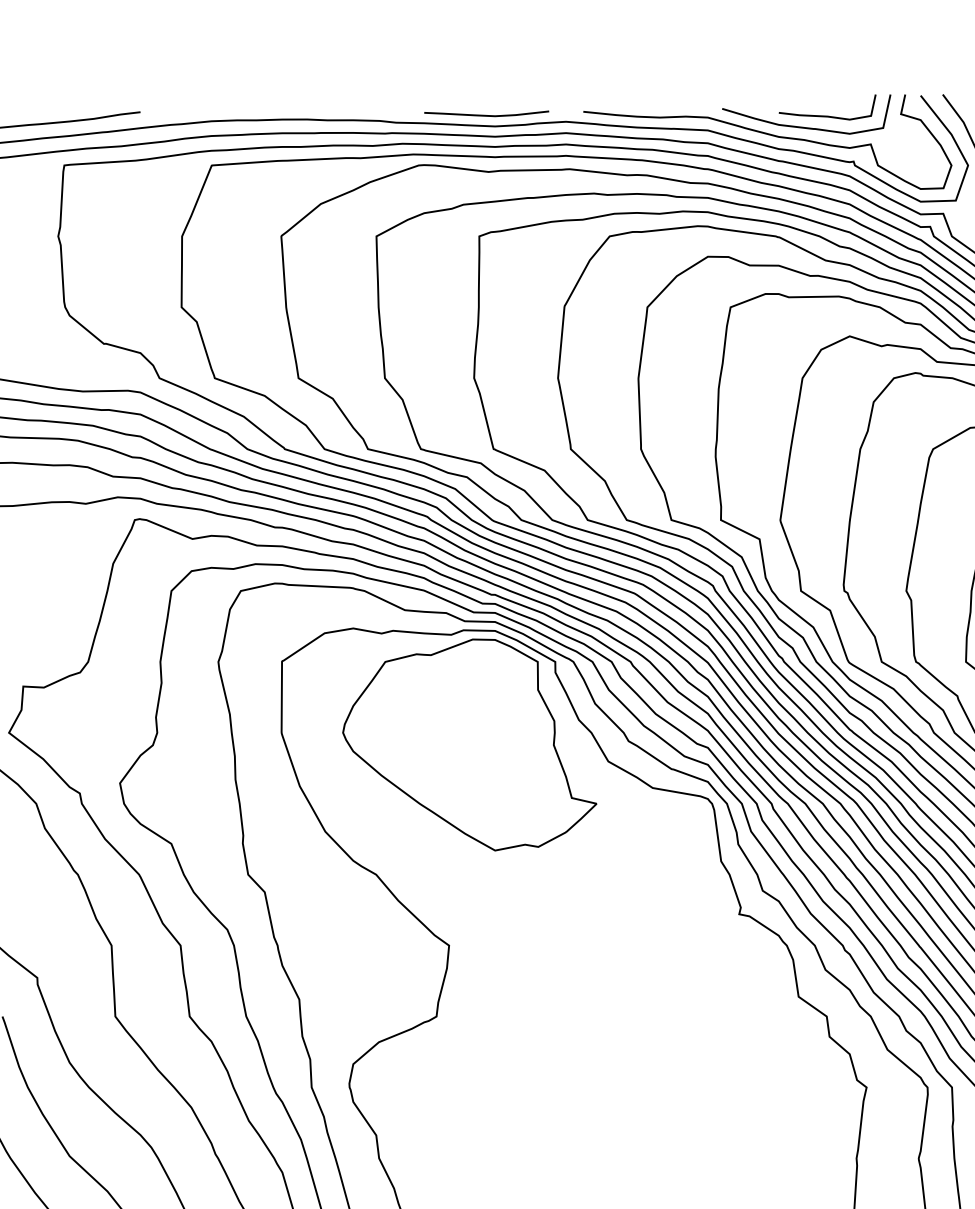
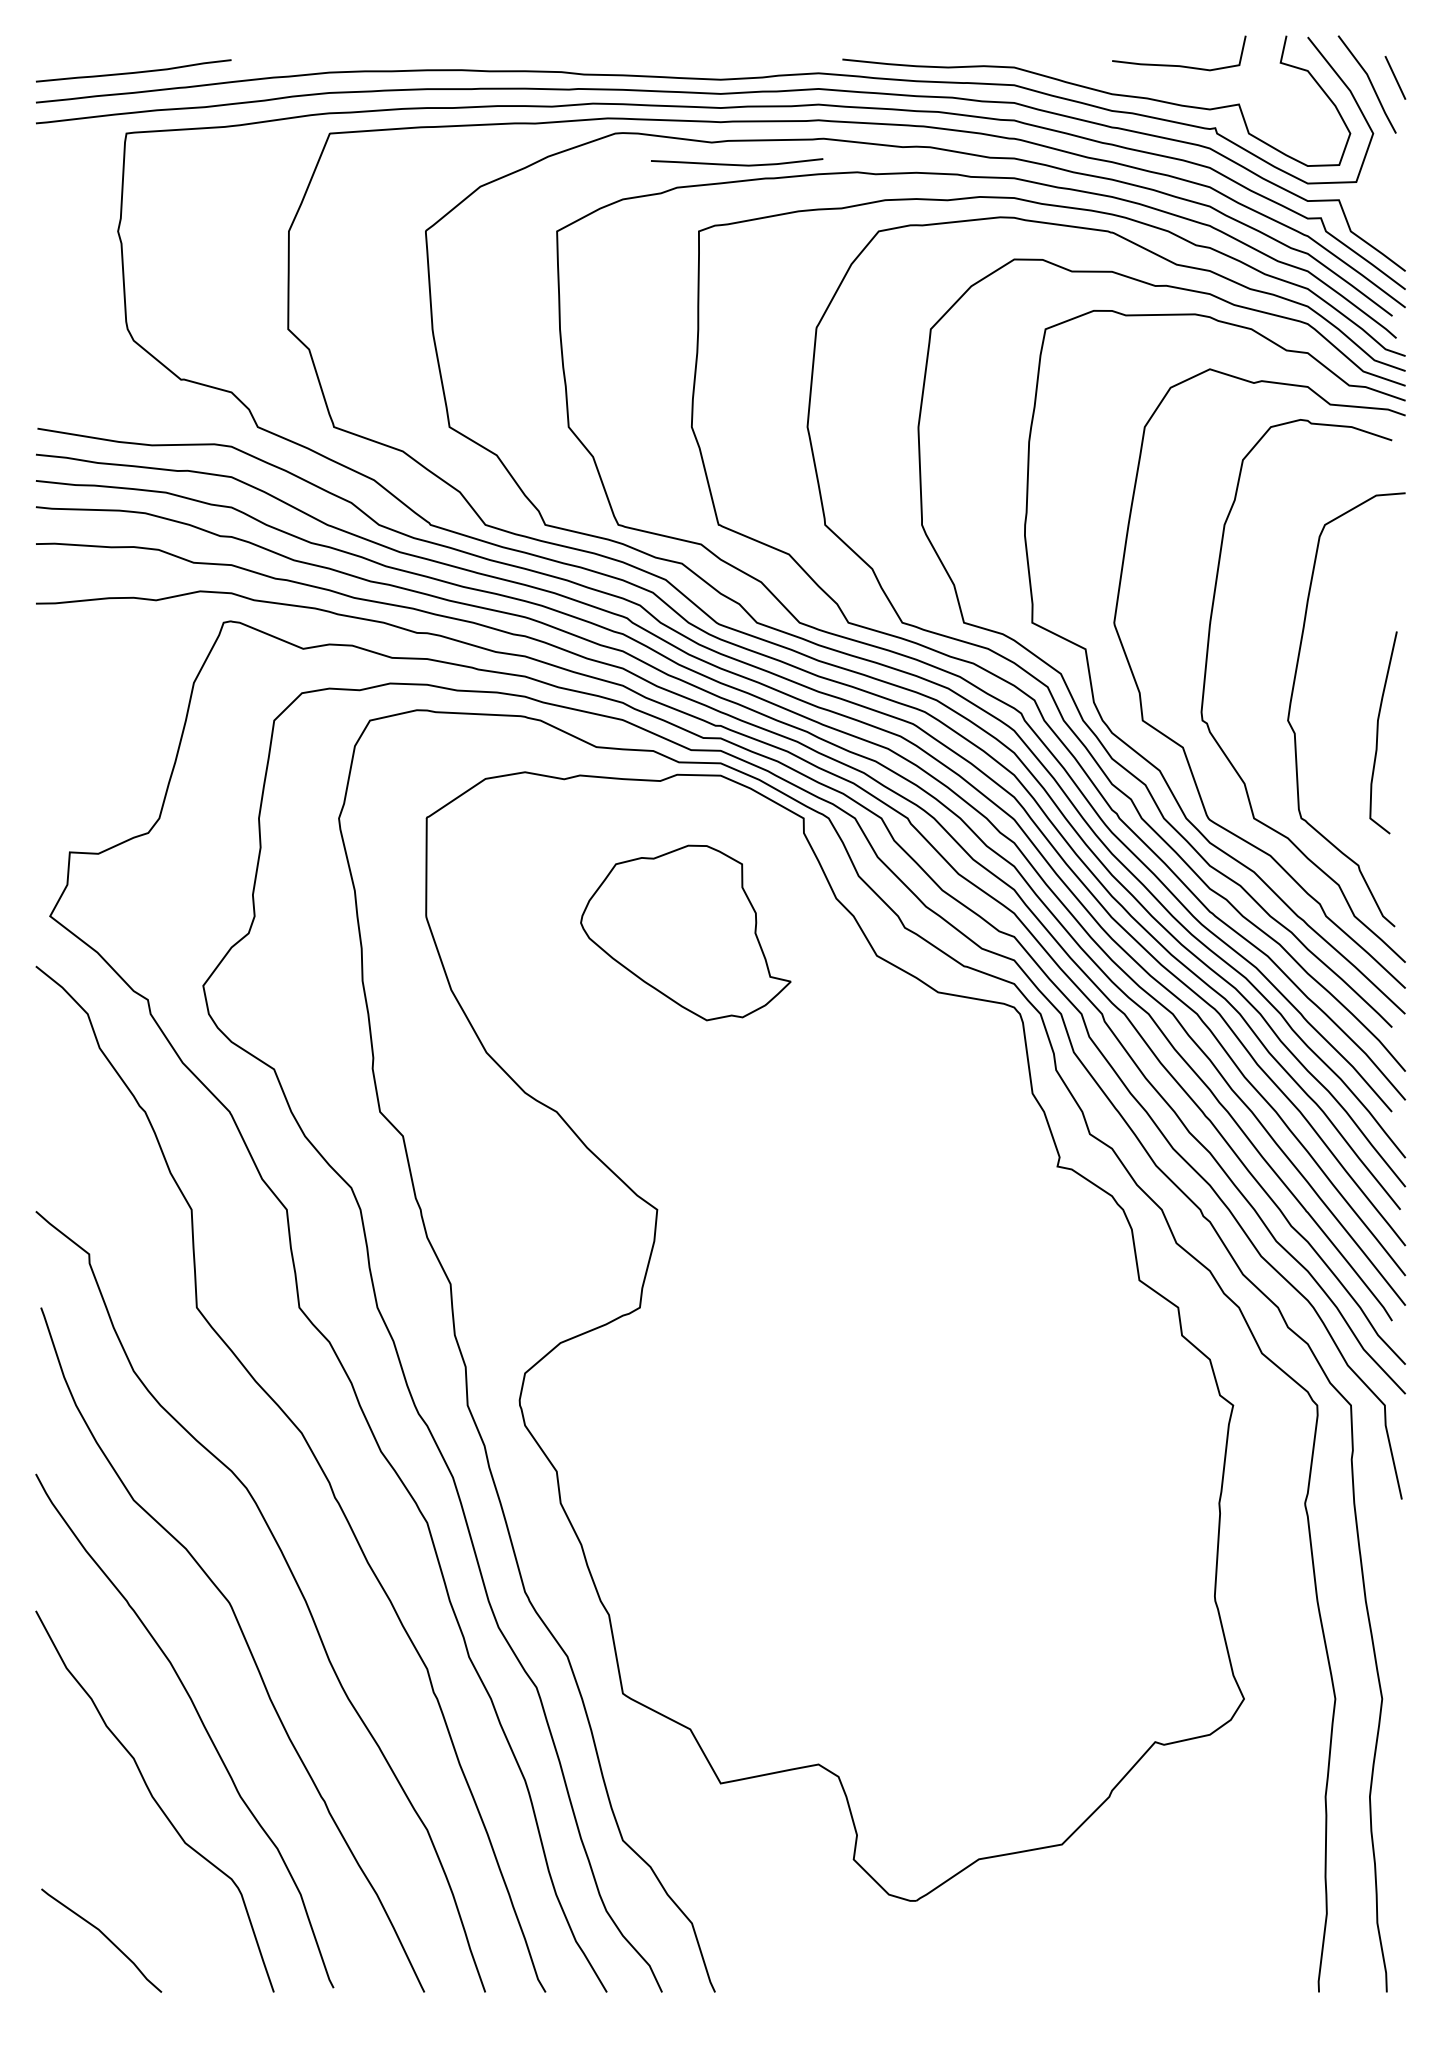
curve: (486, 115) -> (737, 164), moved
curve: (804, 127) -> (1147, 80), removed
part: (469, 744) -> (685, 932), size x0.6

